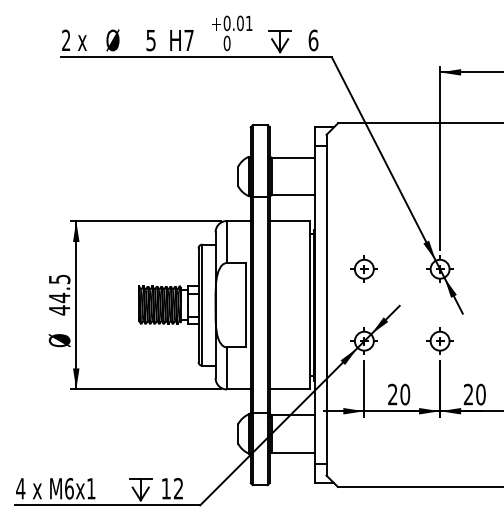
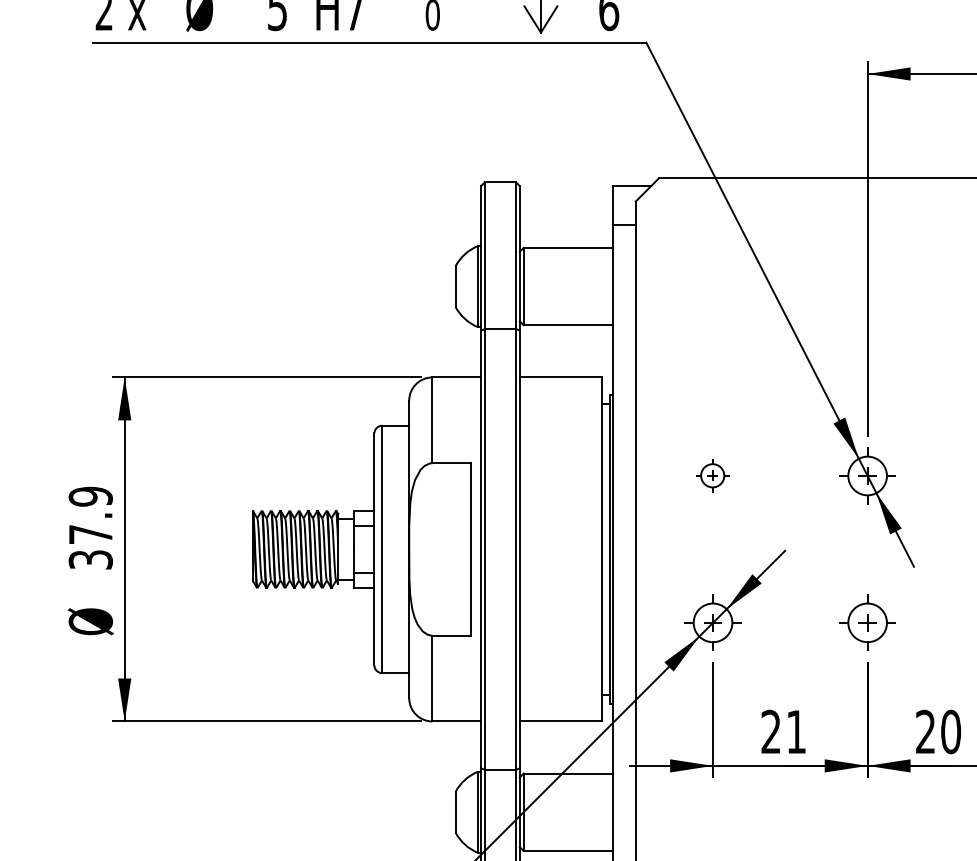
part: (363, 268) -> (711, 474), size x0.6
text: (59, 294) -> (90, 527), 44.5 -> 37.9
text: (405, 394) -> (796, 731), 20 -> 21

